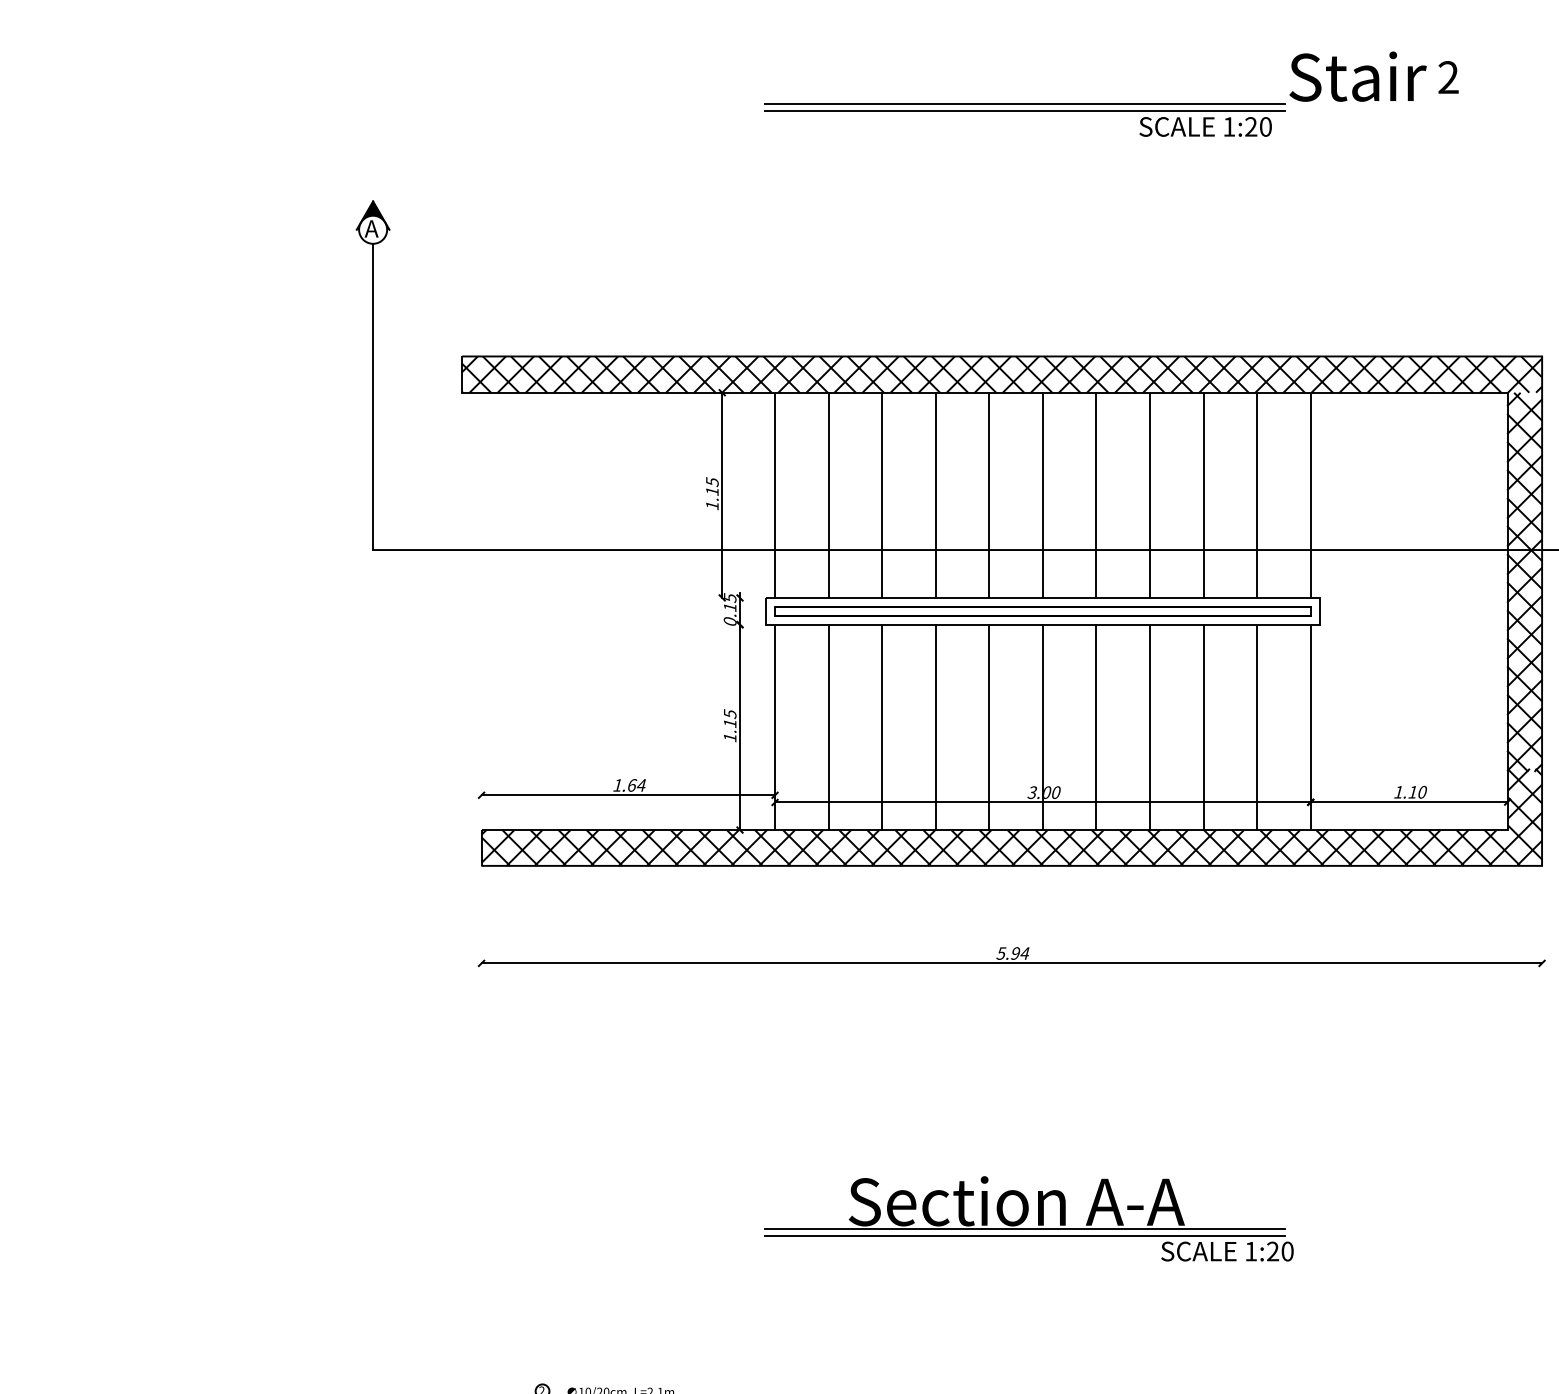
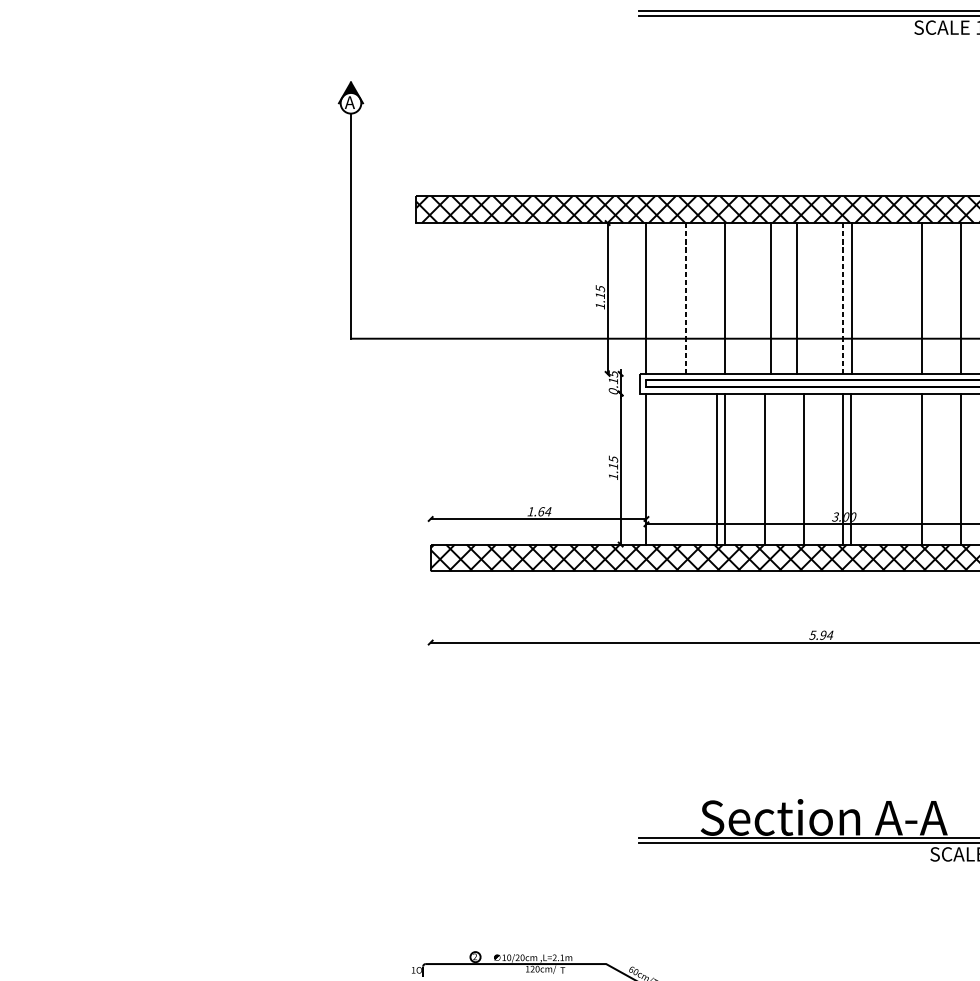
line: (935, 494) -> (796, 297), moved
line: (989, 494) -> (771, 297), moved
line: (1096, 494) -> (851, 297), moved
line: (828, 495) -> (685, 298), solid -> dashed
line: (1042, 495) -> (843, 298), solid -> dashed
line: (828, 727) -> (716, 469), moved
line: (1096, 727) -> (851, 469), moved

